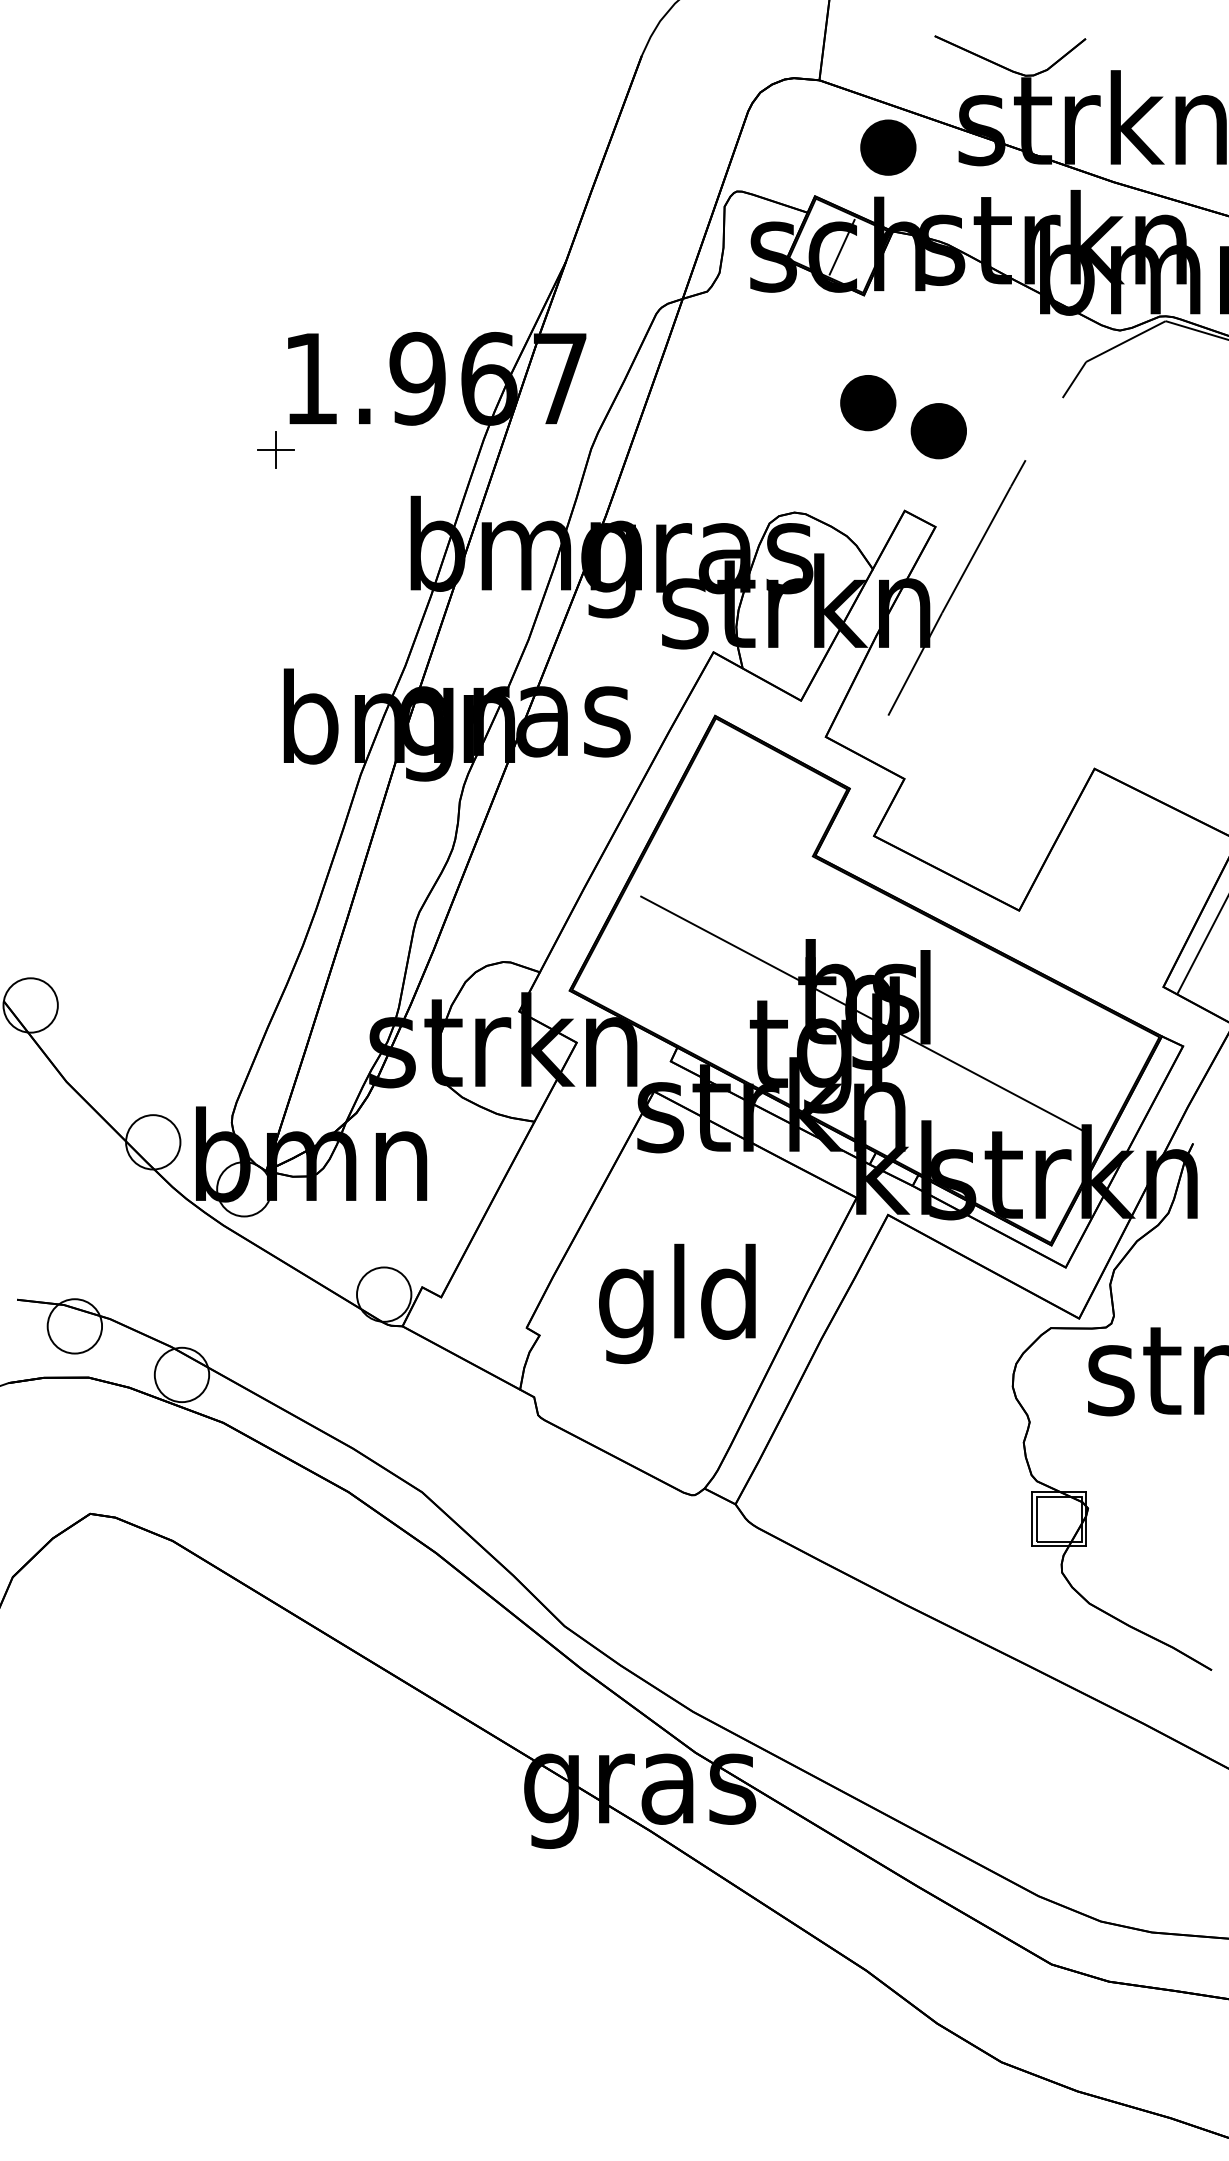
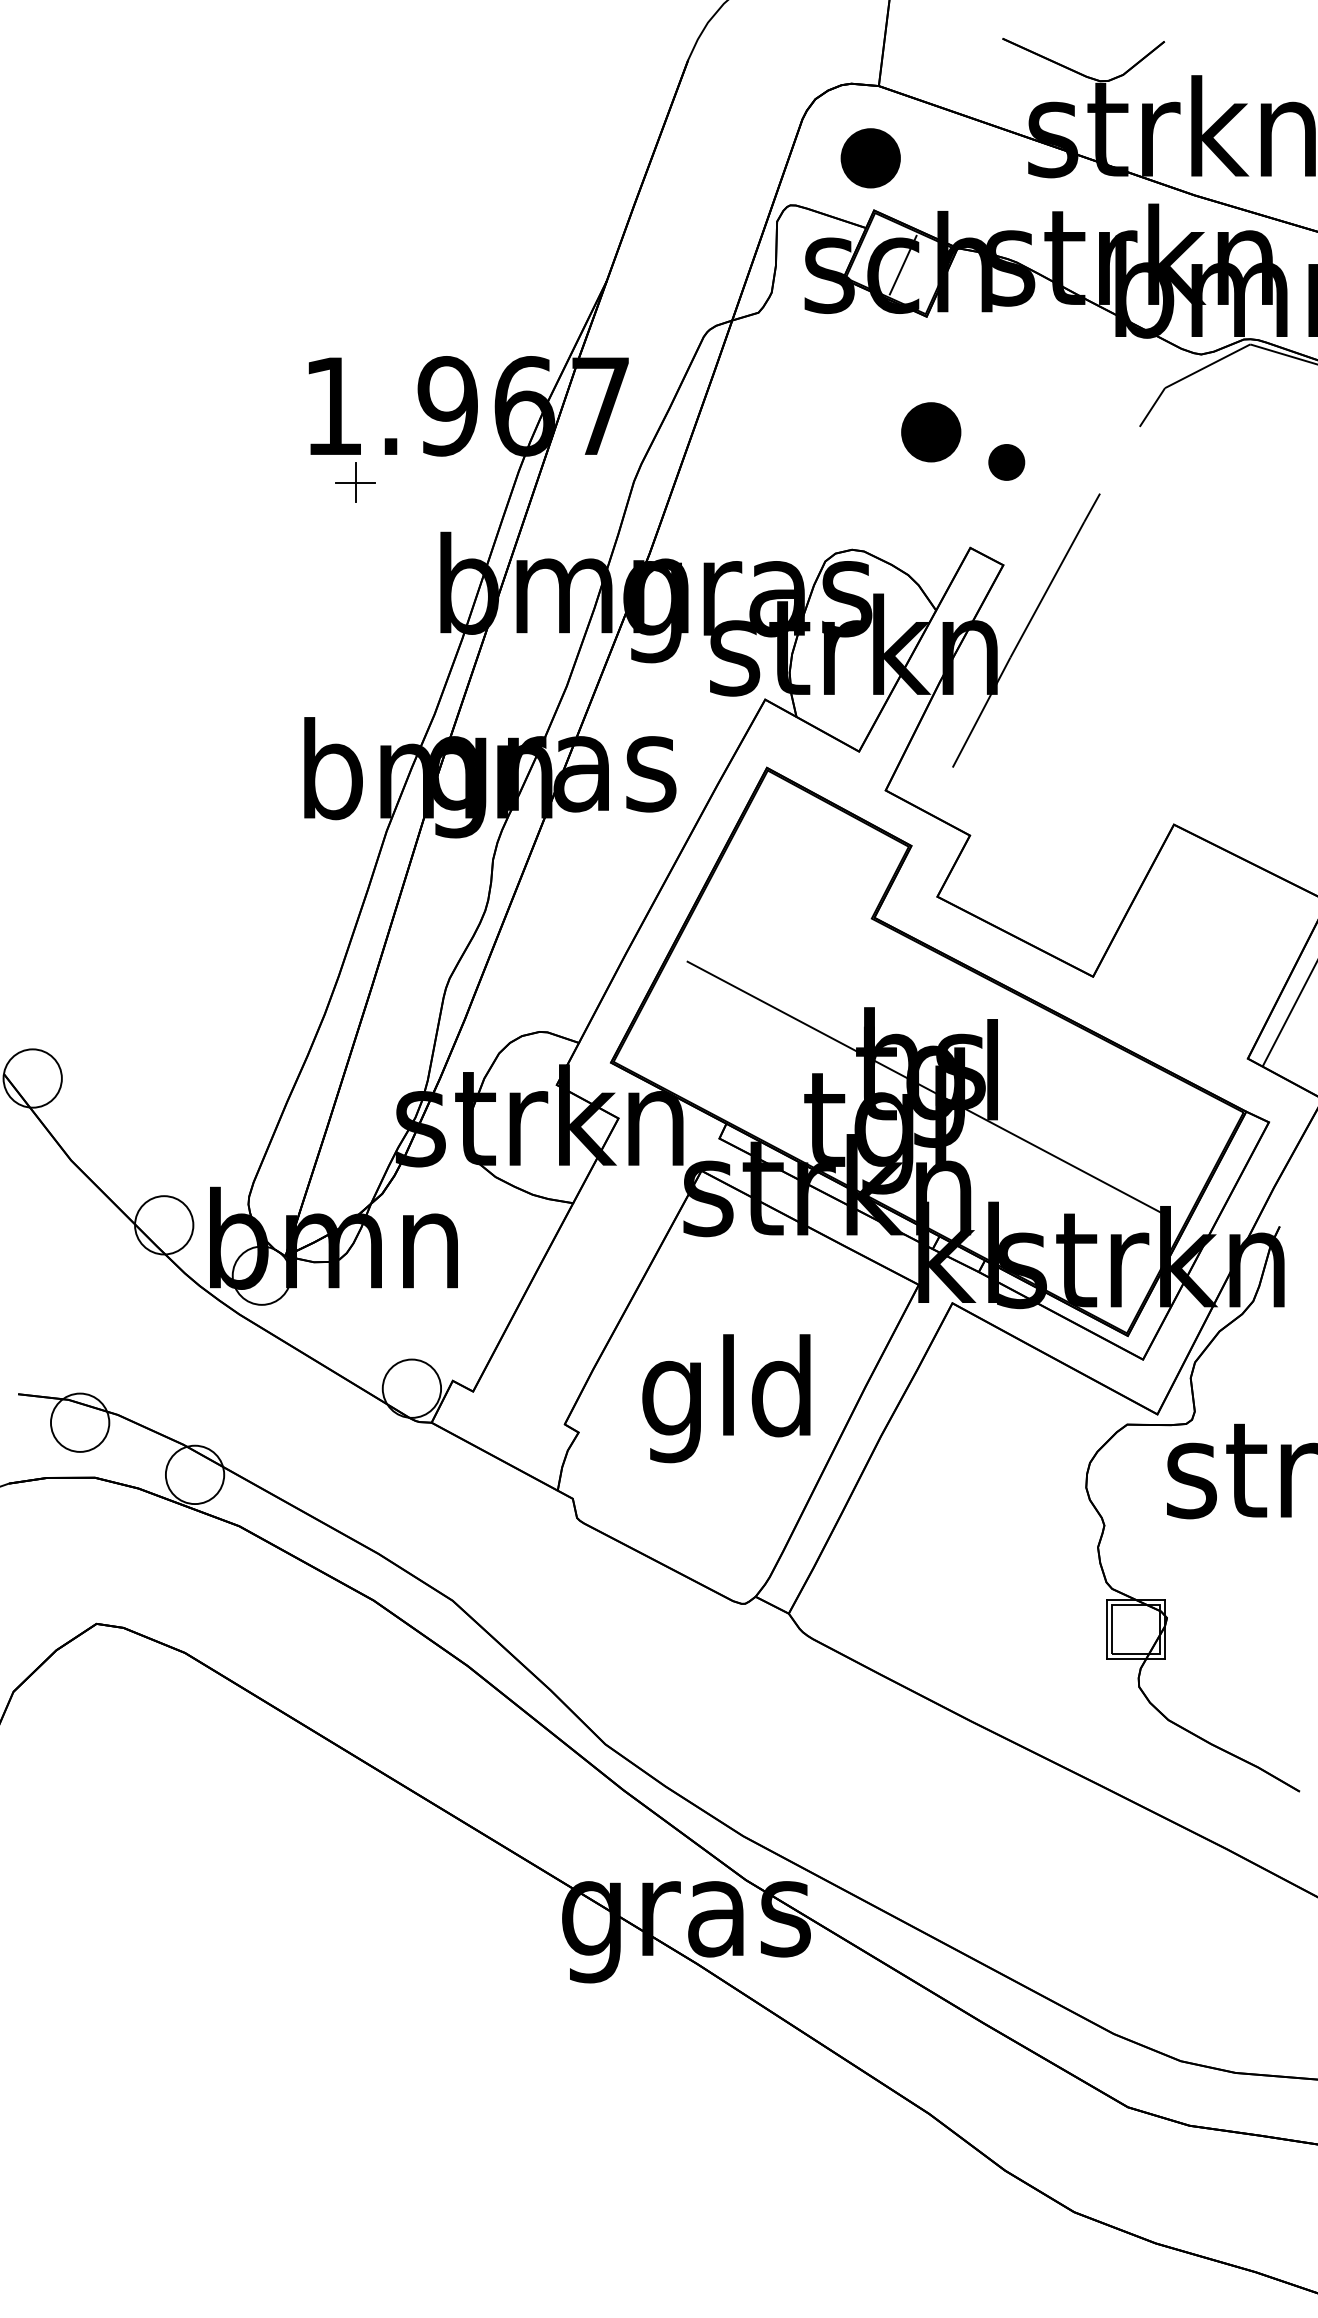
part: (888, 147) -> (870, 158), moved
part: (938, 431) -> (1006, 462), size x0.6
part: (275, 449) -> (355, 482), moved

